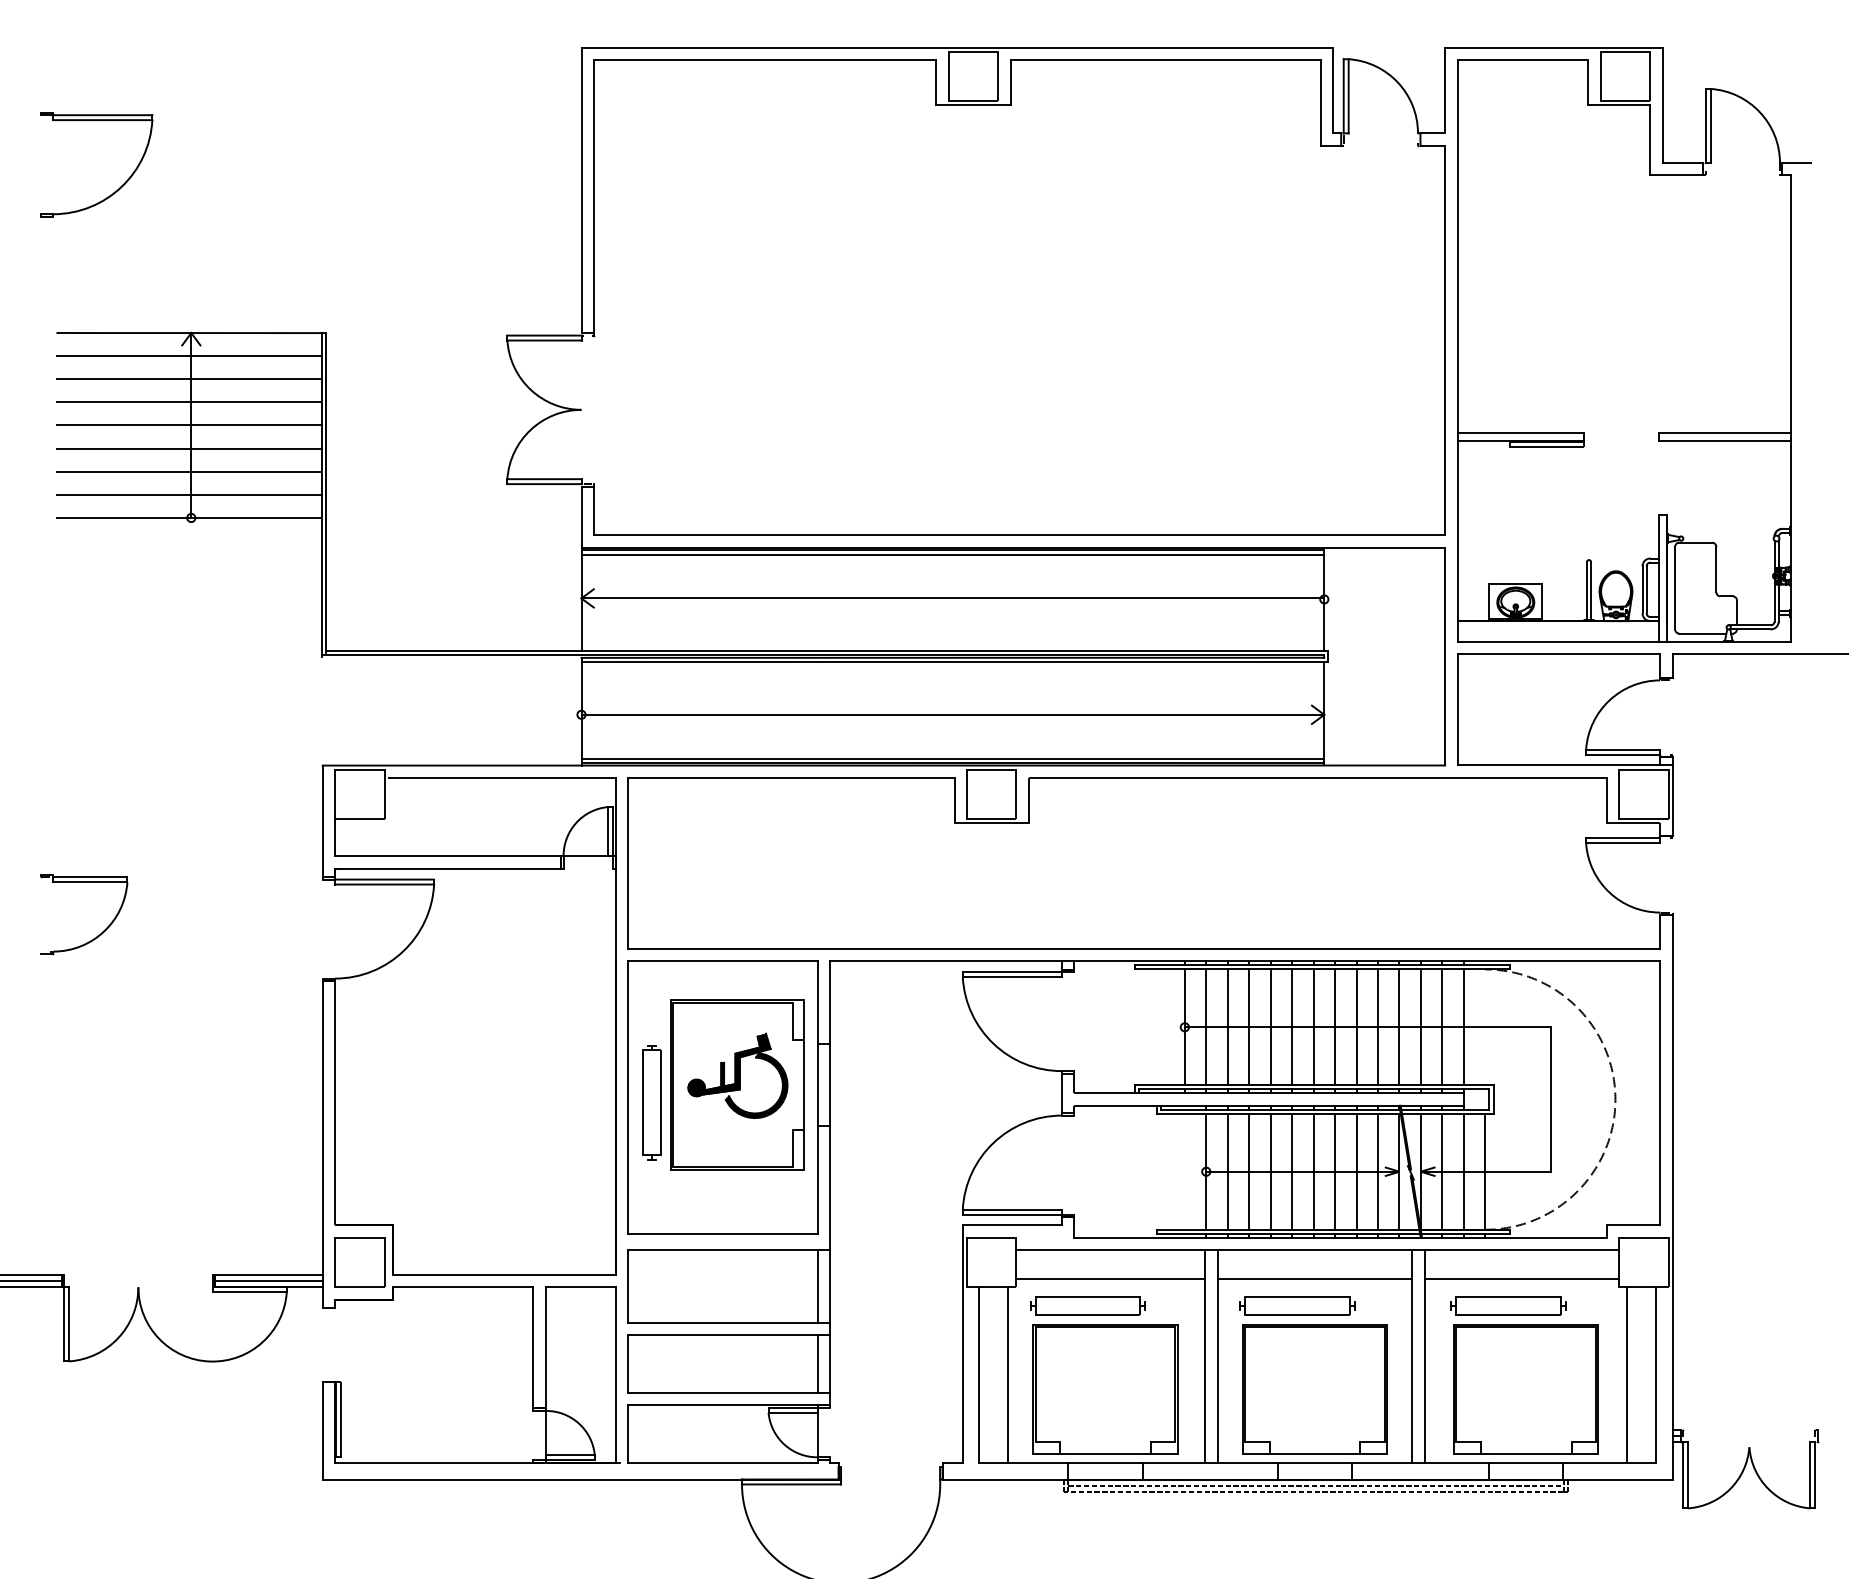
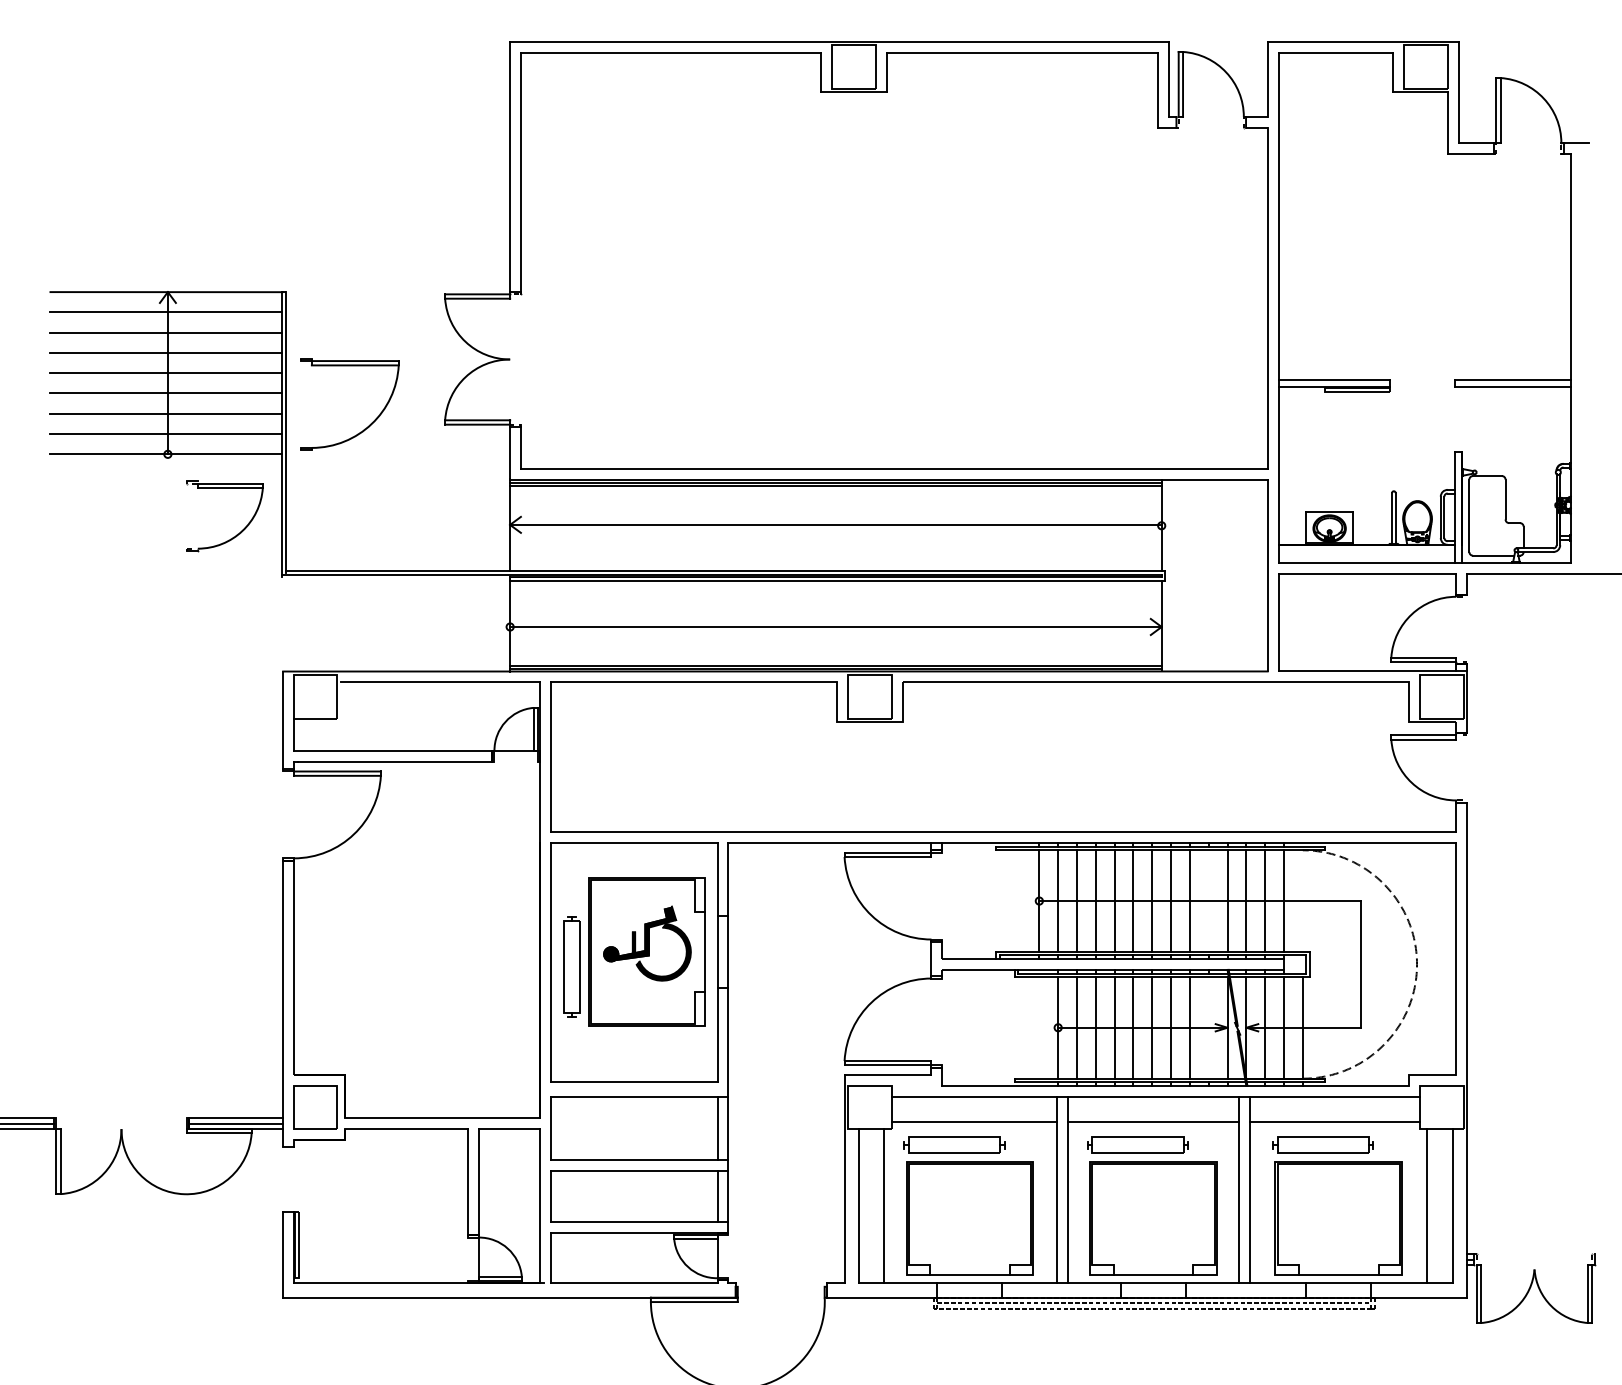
part: (119, 187) -> (369, 424), moved
part: (97, 935) -> (236, 534), moved
line: (1377, 1026) -> (1208, 900), removed
line: (1377, 1171) -> (1208, 1027), removed

